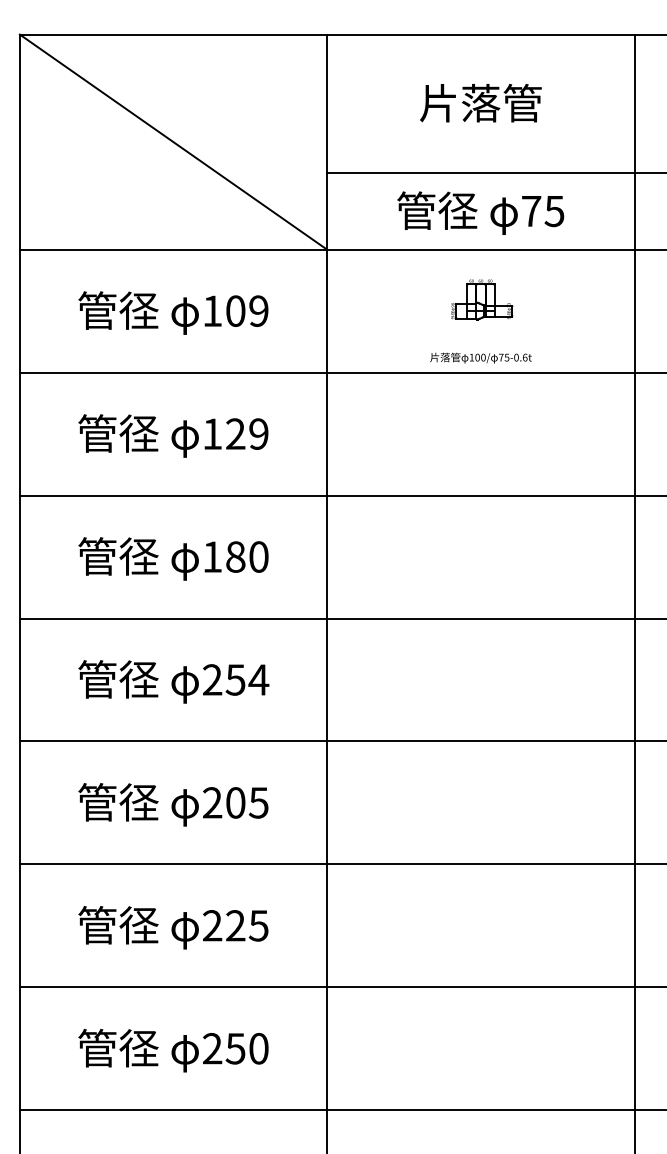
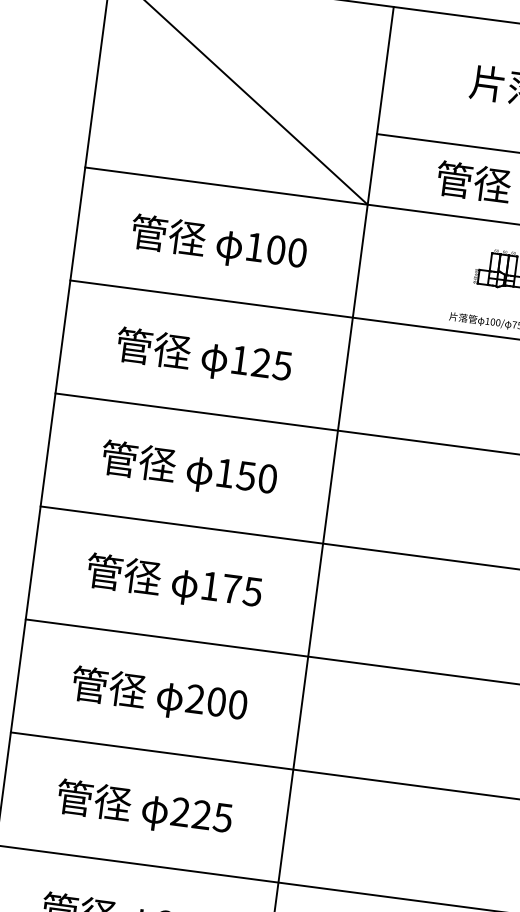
text: (258, 310) -> (297, 252), 109 -> 100
text: (258, 433) -> (282, 365), 129 -> 125
text: (235, 556) -> (246, 475), 180 -> 150
text: (236, 679) -> (232, 588), 254 -> 175
text: (258, 802) -> (237, 704), 205 -> 200

